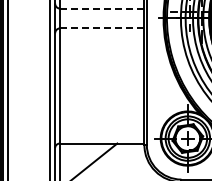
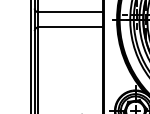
line: (102, 8) -> (70, 12), dashed -> solid
line: (102, 28) -> (70, 27), dashed -> solid

